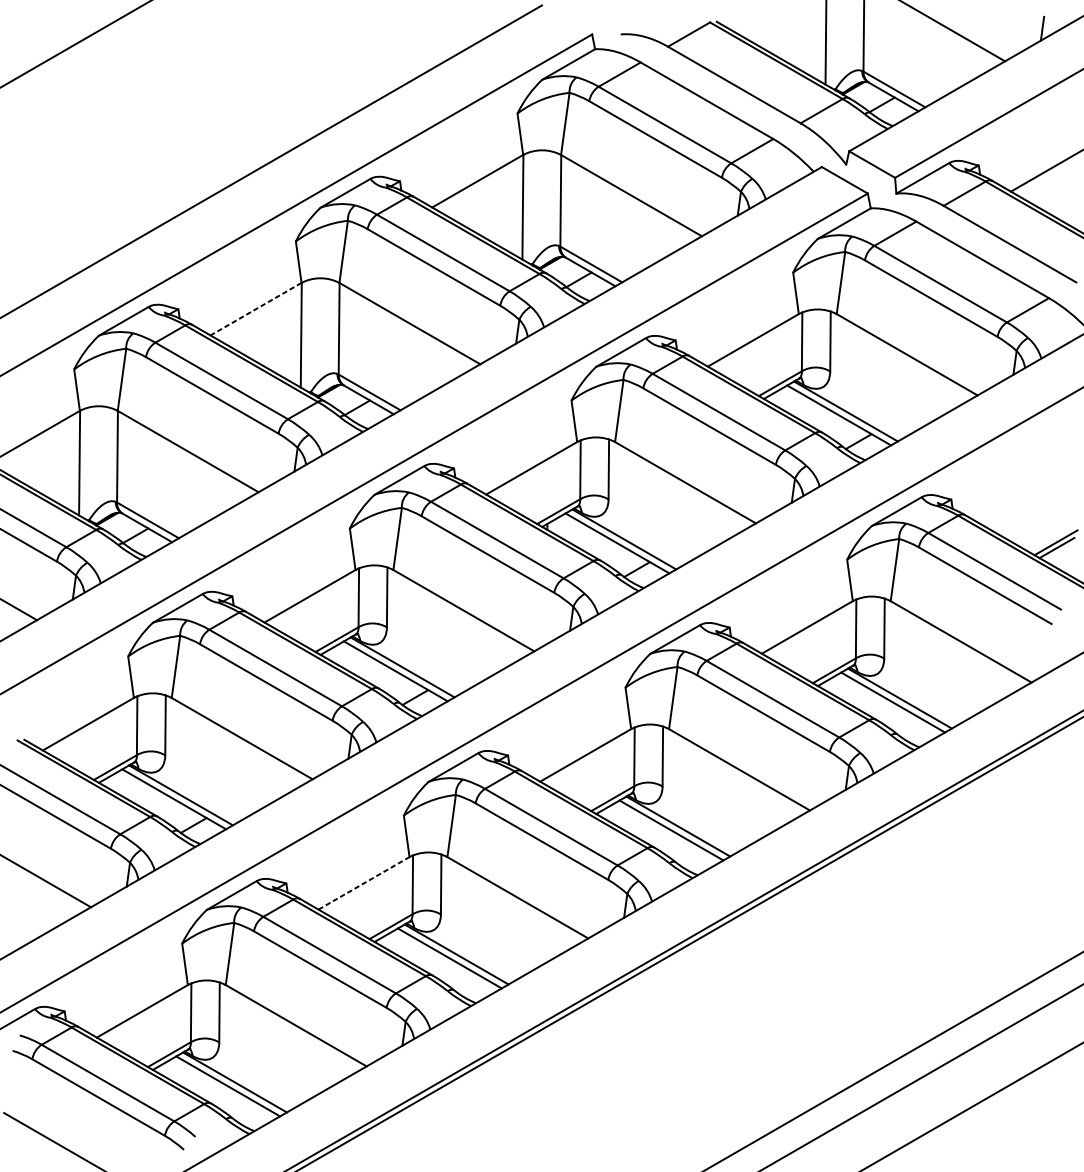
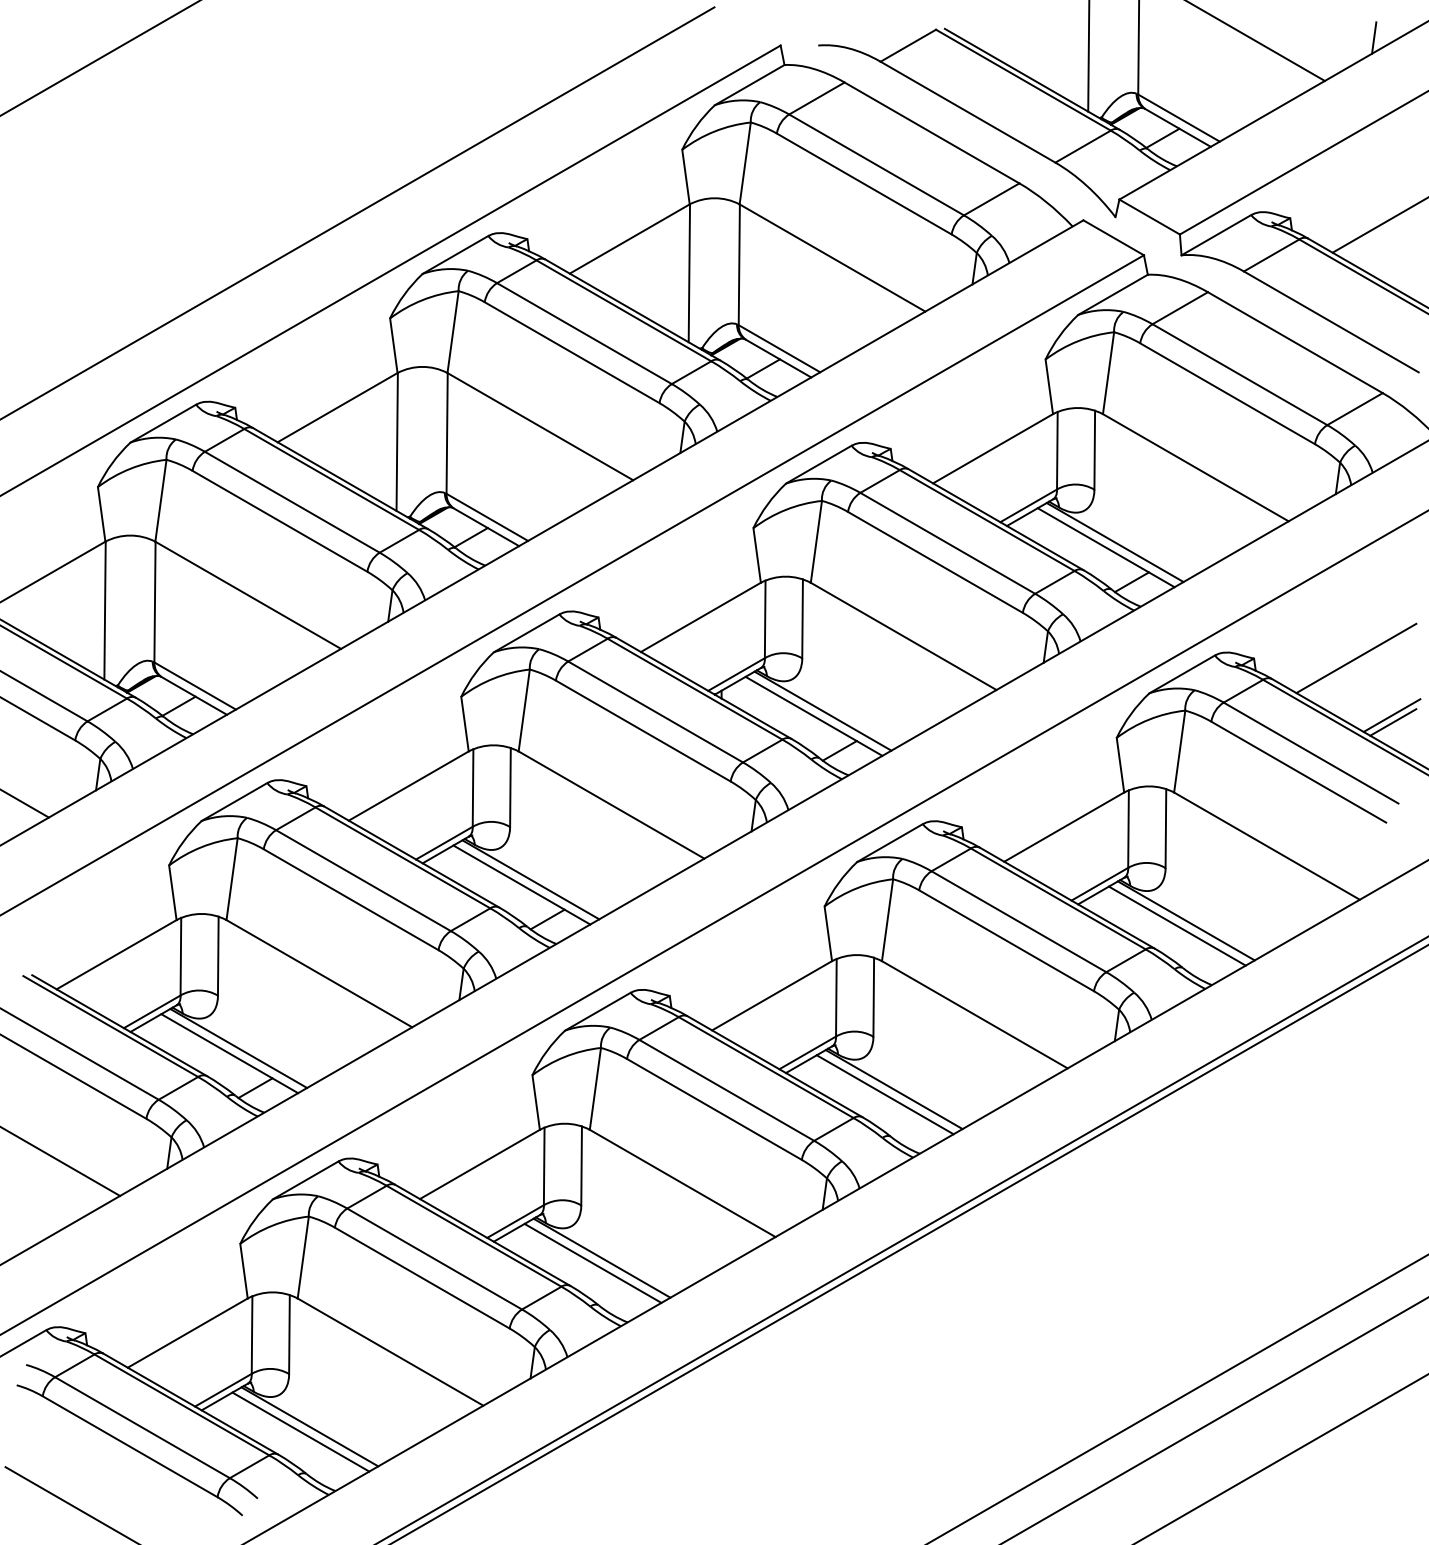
line: (255, 309) -> (337, 407), dashed -> solid
line: (1029, 499) -> (1356, 658), added
line: (364, 883) -> (480, 1164), dashed -> solid

